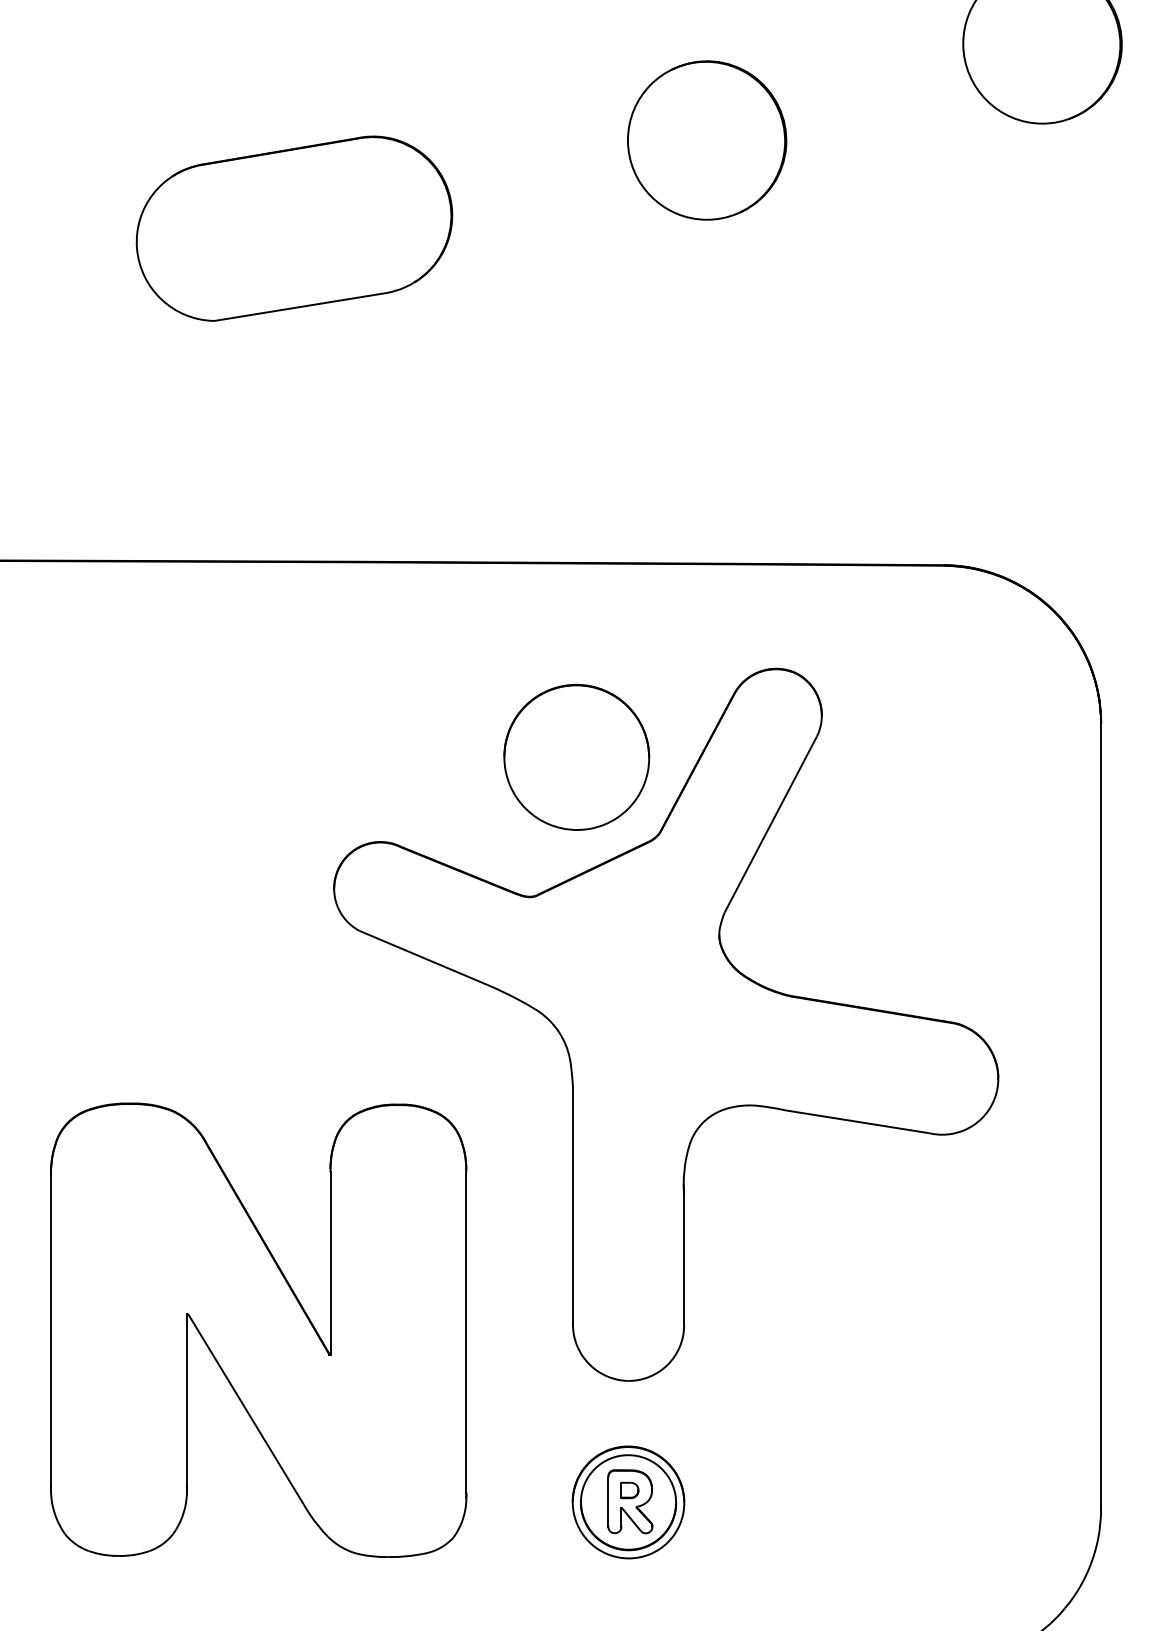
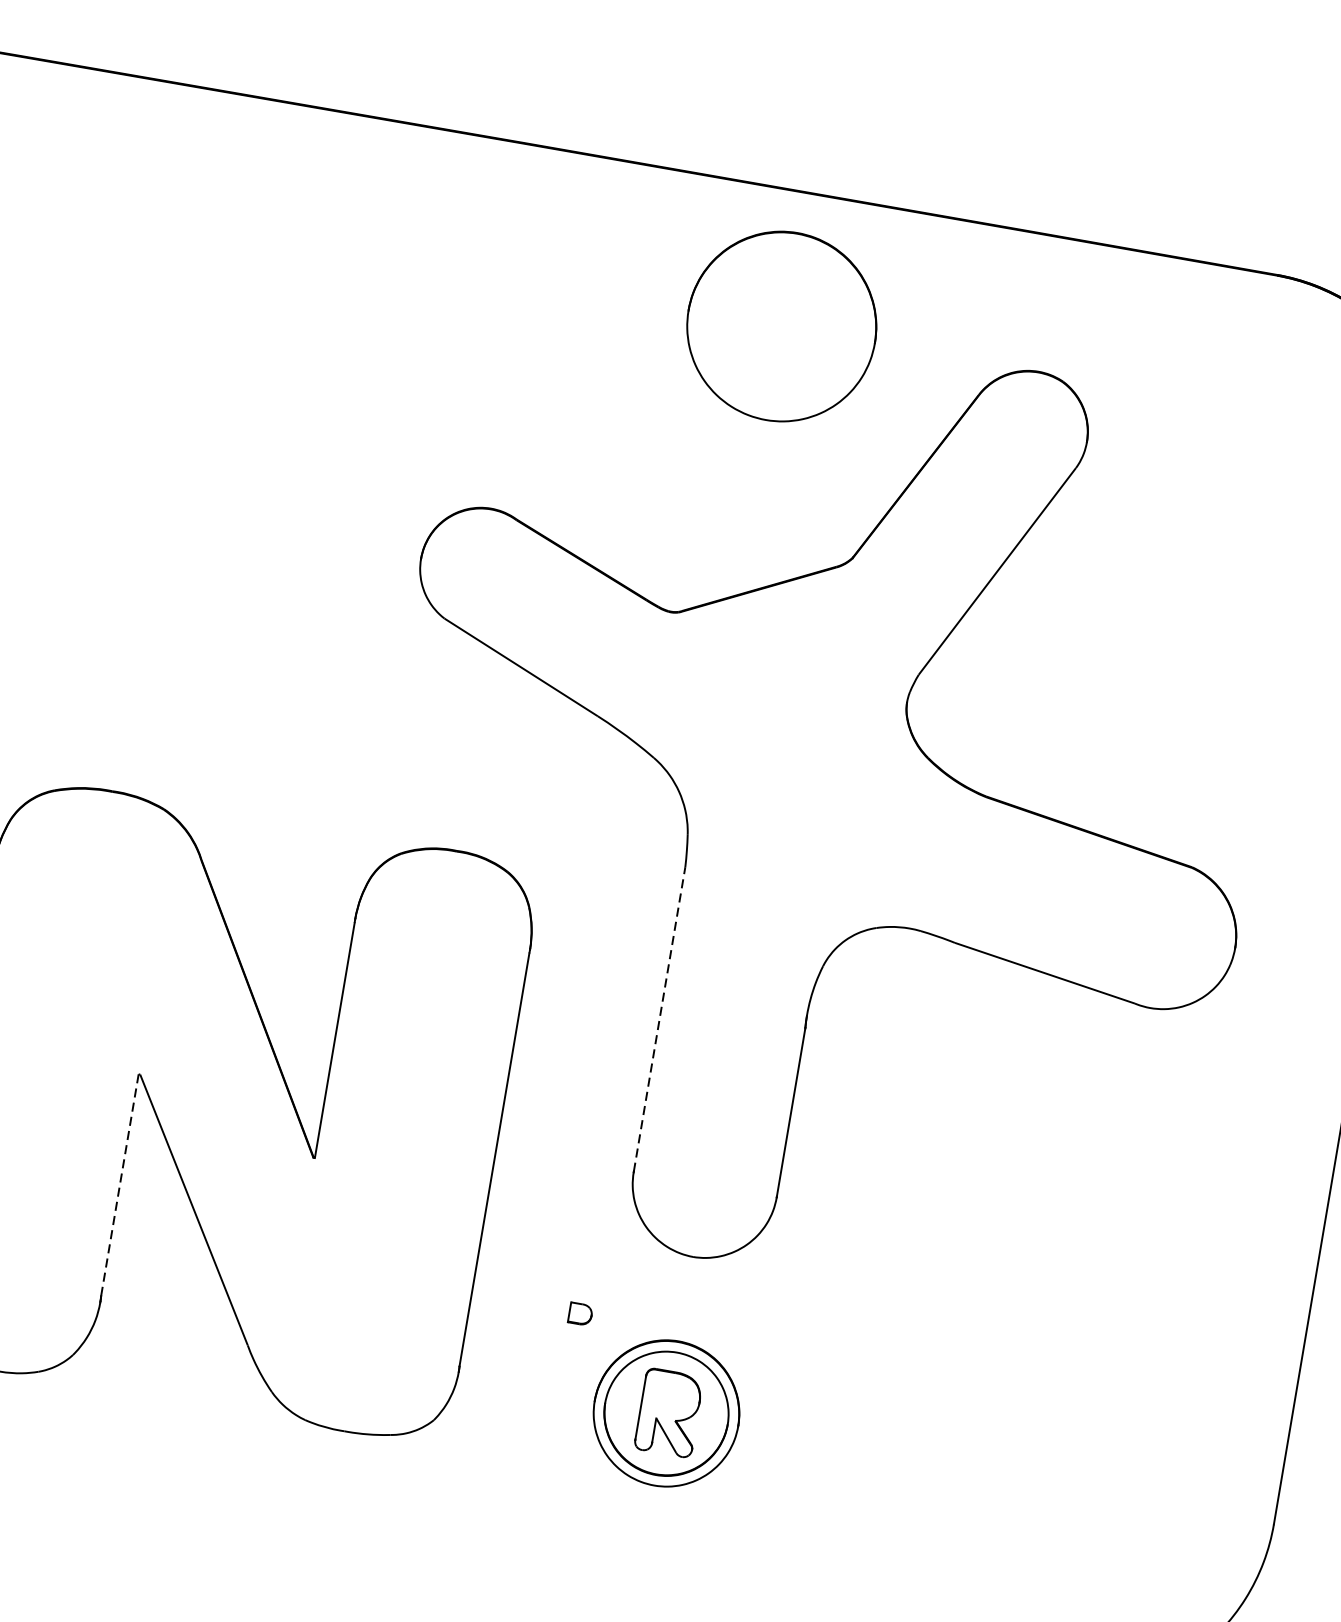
part: (576, 756) -> (781, 325), moved
line: (572, 1205) -> (659, 1018), solid -> dashed
line: (186, 1400) -> (119, 1185), solid -> dashed
part: (629, 1490) -> (579, 1314), moved

